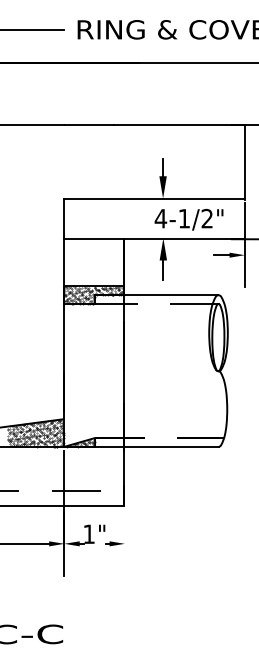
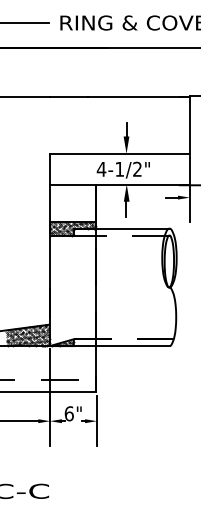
text: (188, 219) -> (122, 169), moved
text: (89, 534) -> (69, 413), 1" -> 6"
line: (124, 543) -> (96, 420), added

